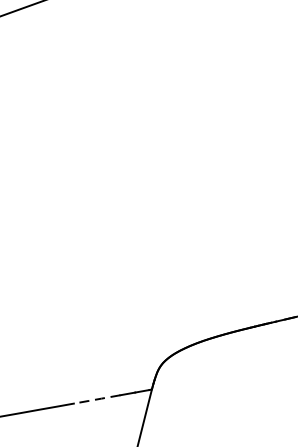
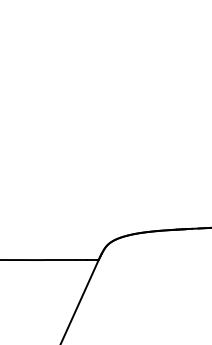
line: (97, 399) -> (60, 260), dashed -> solid

